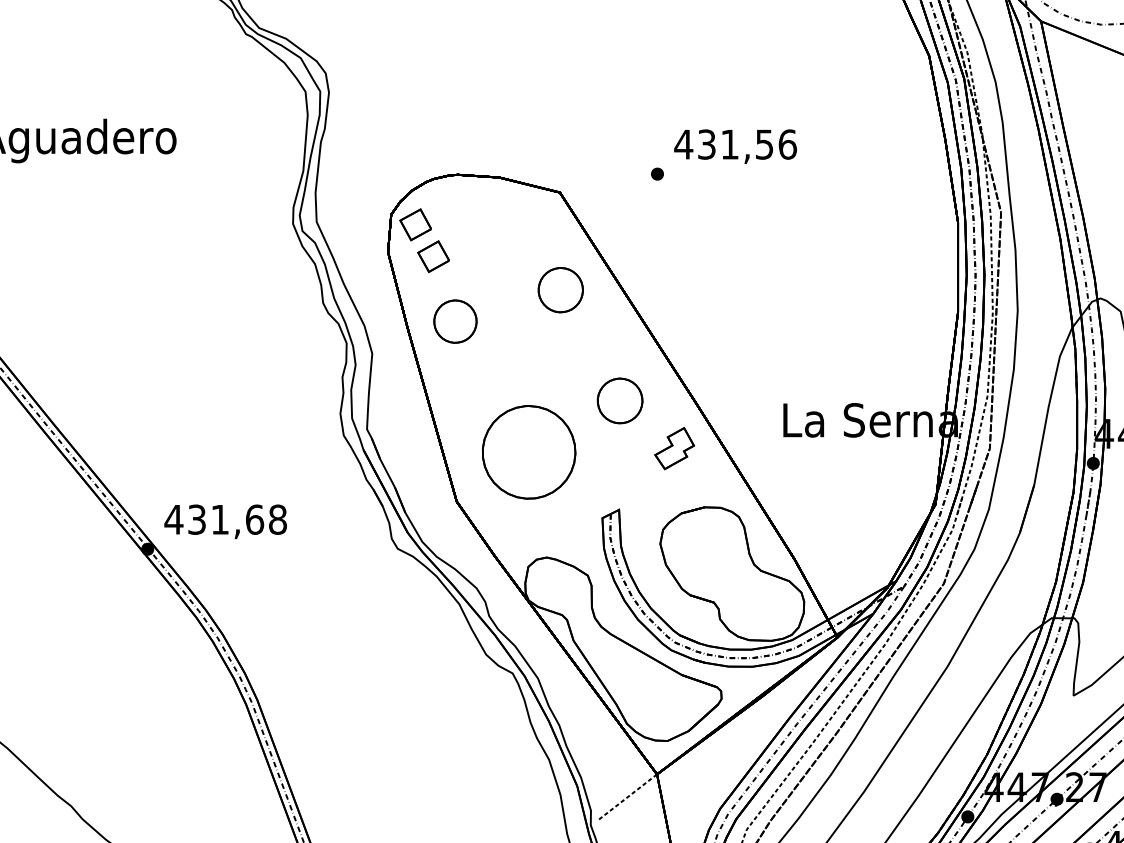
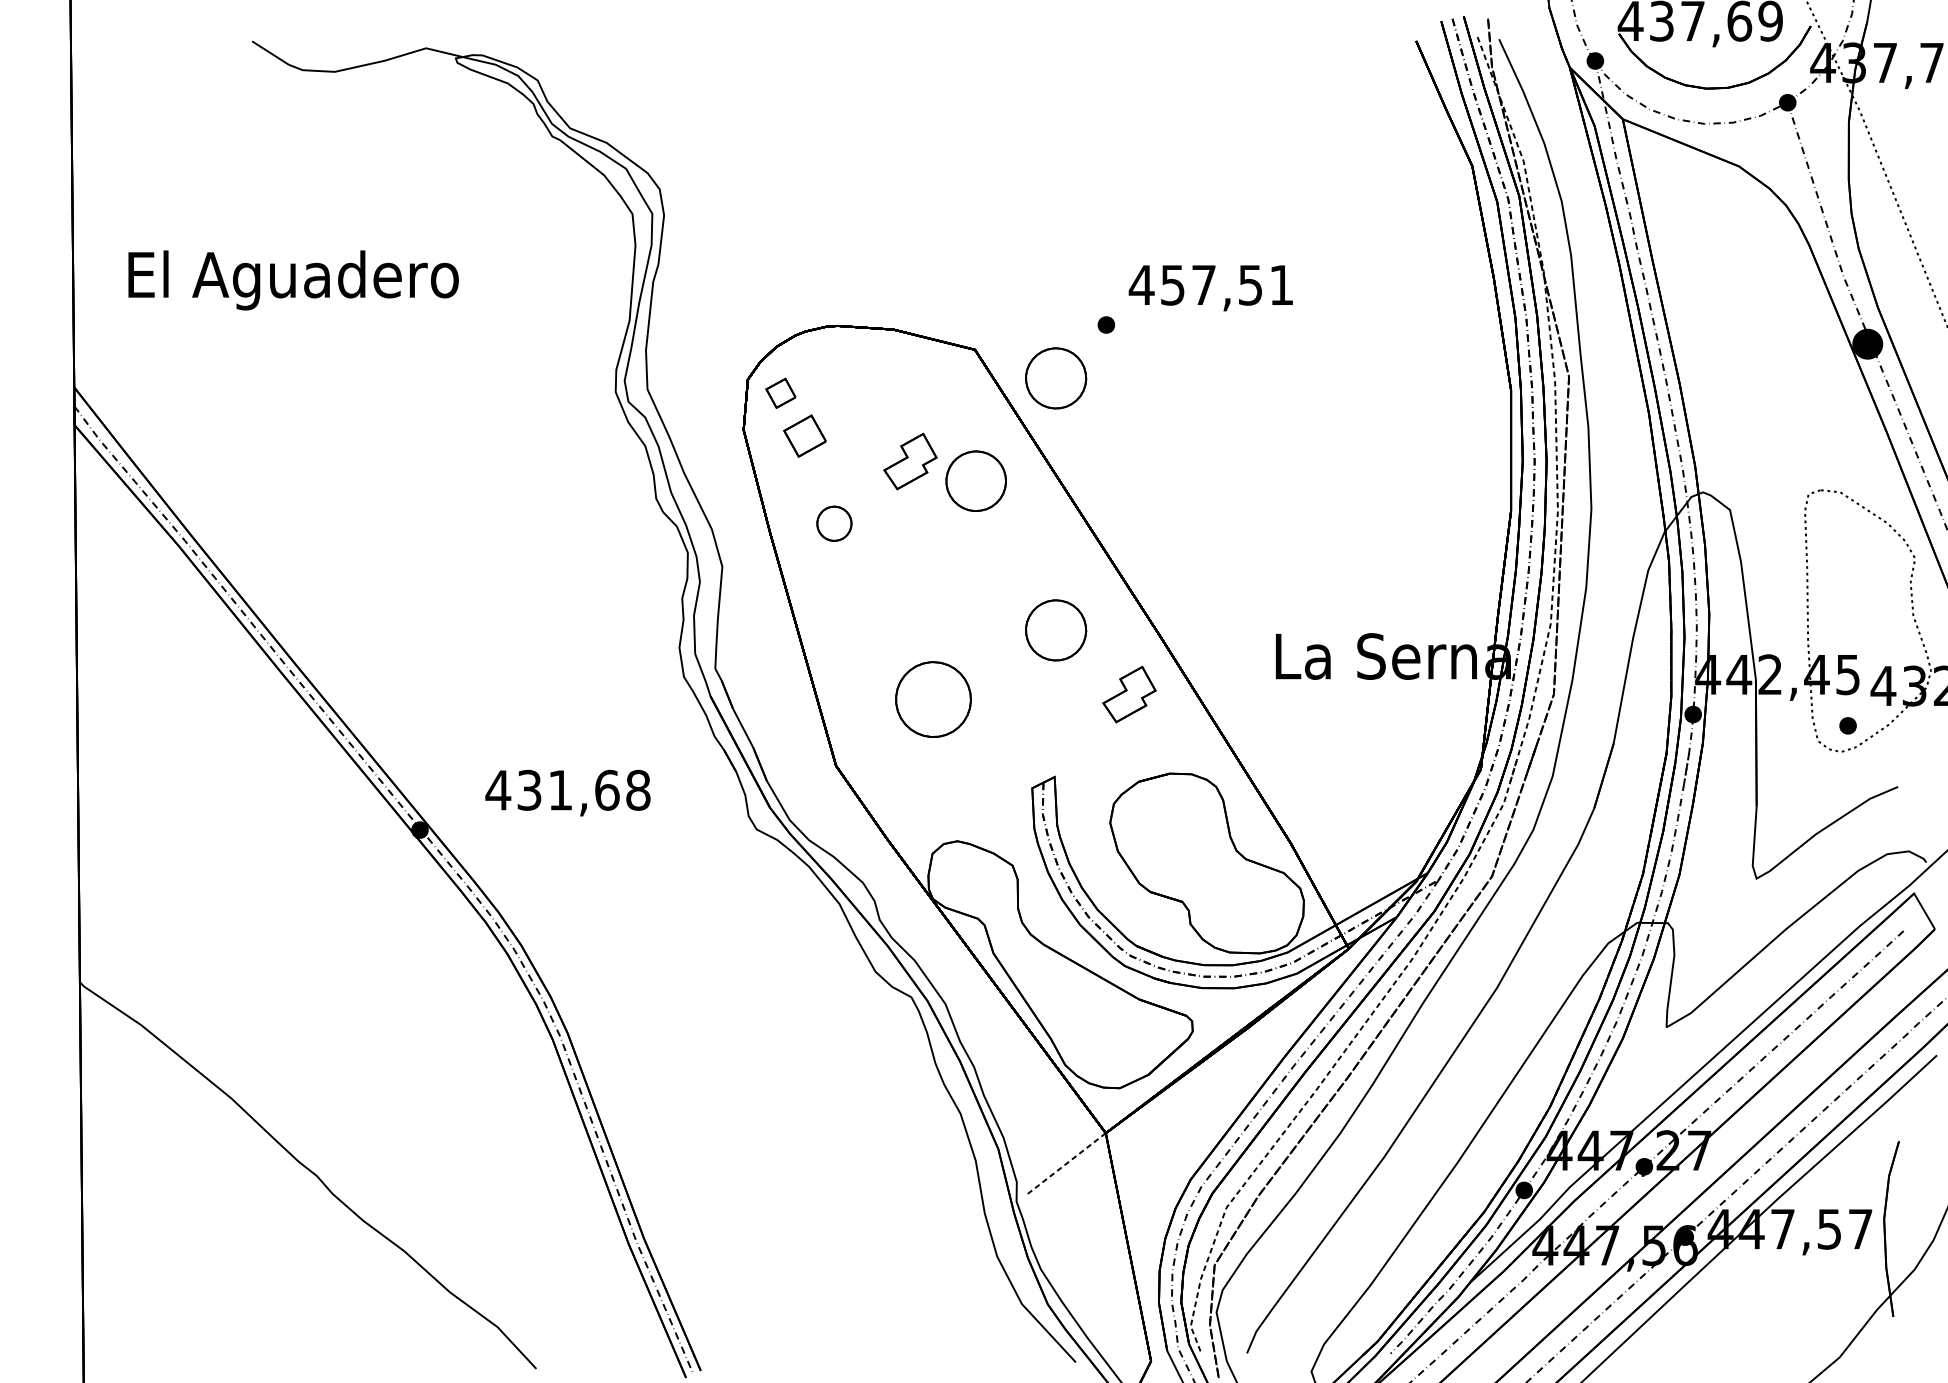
text: (747, 144) -> (1227, 284), 431,56 -> 457,51
part: (620, 213) -> (1056, 378), added
part: (415, 225) -> (780, 393), size x0.7
part: (512, 275) -> (910, 461), added
part: (455, 321) -> (834, 523), size x0.6
part: (529, 452) -> (933, 699), size x0.6
text: (225, 521) -> (567, 792), moved

